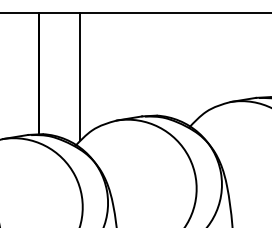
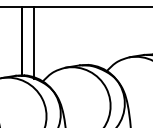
line: (80, 75) -> (34, 42), moved

